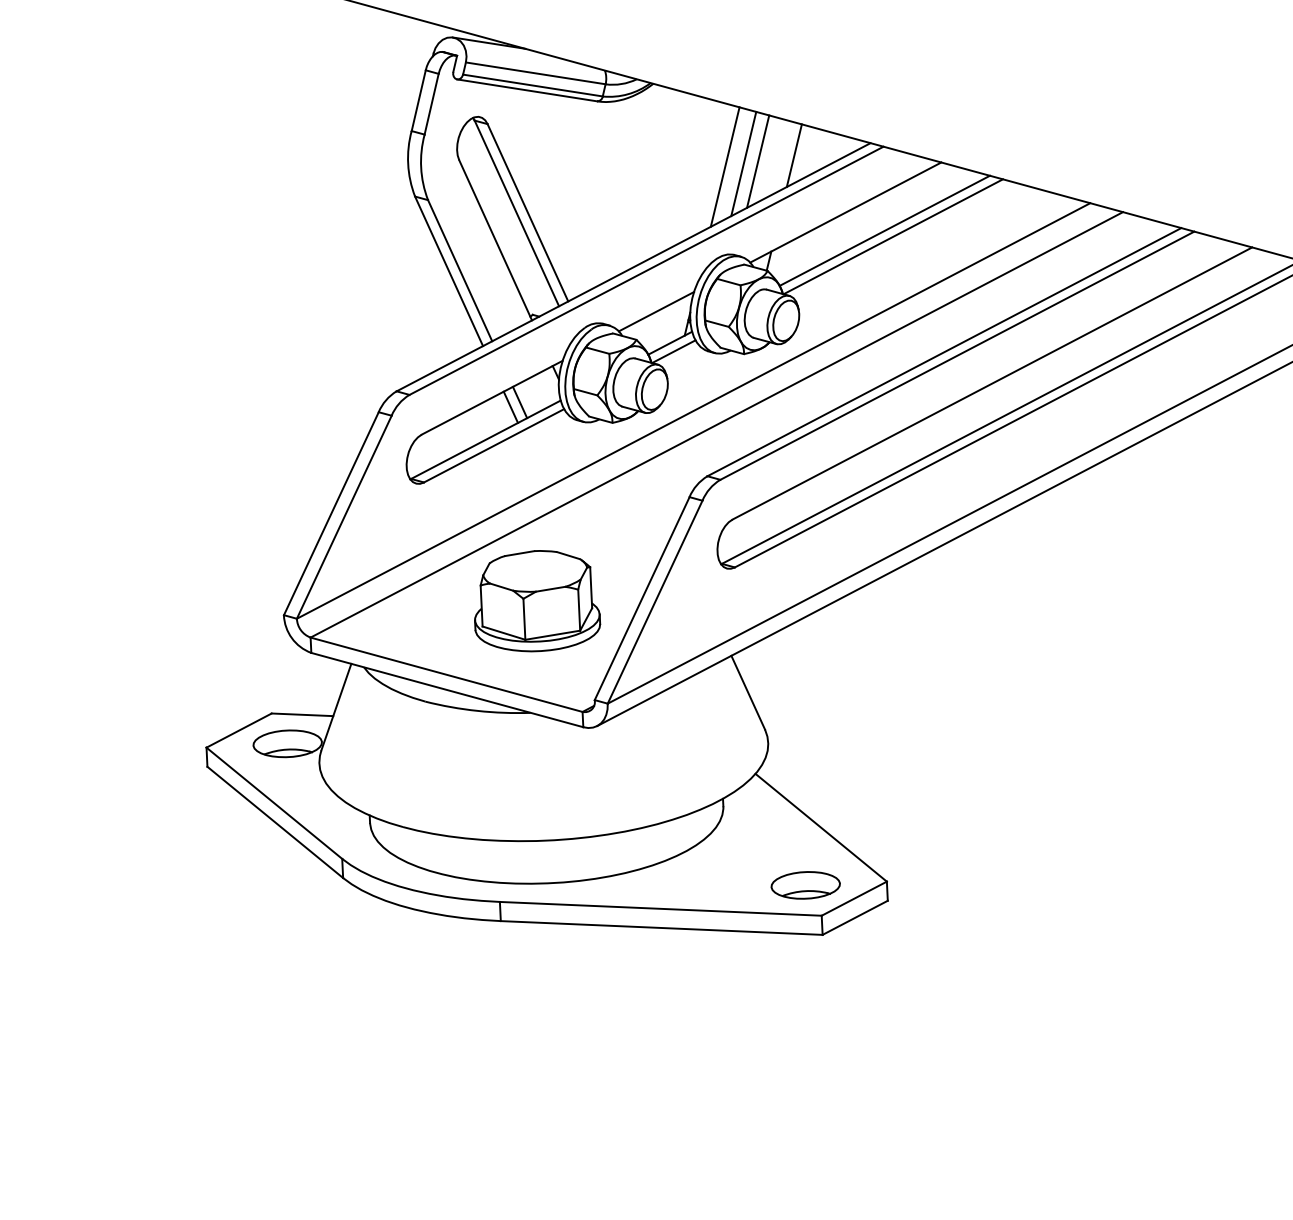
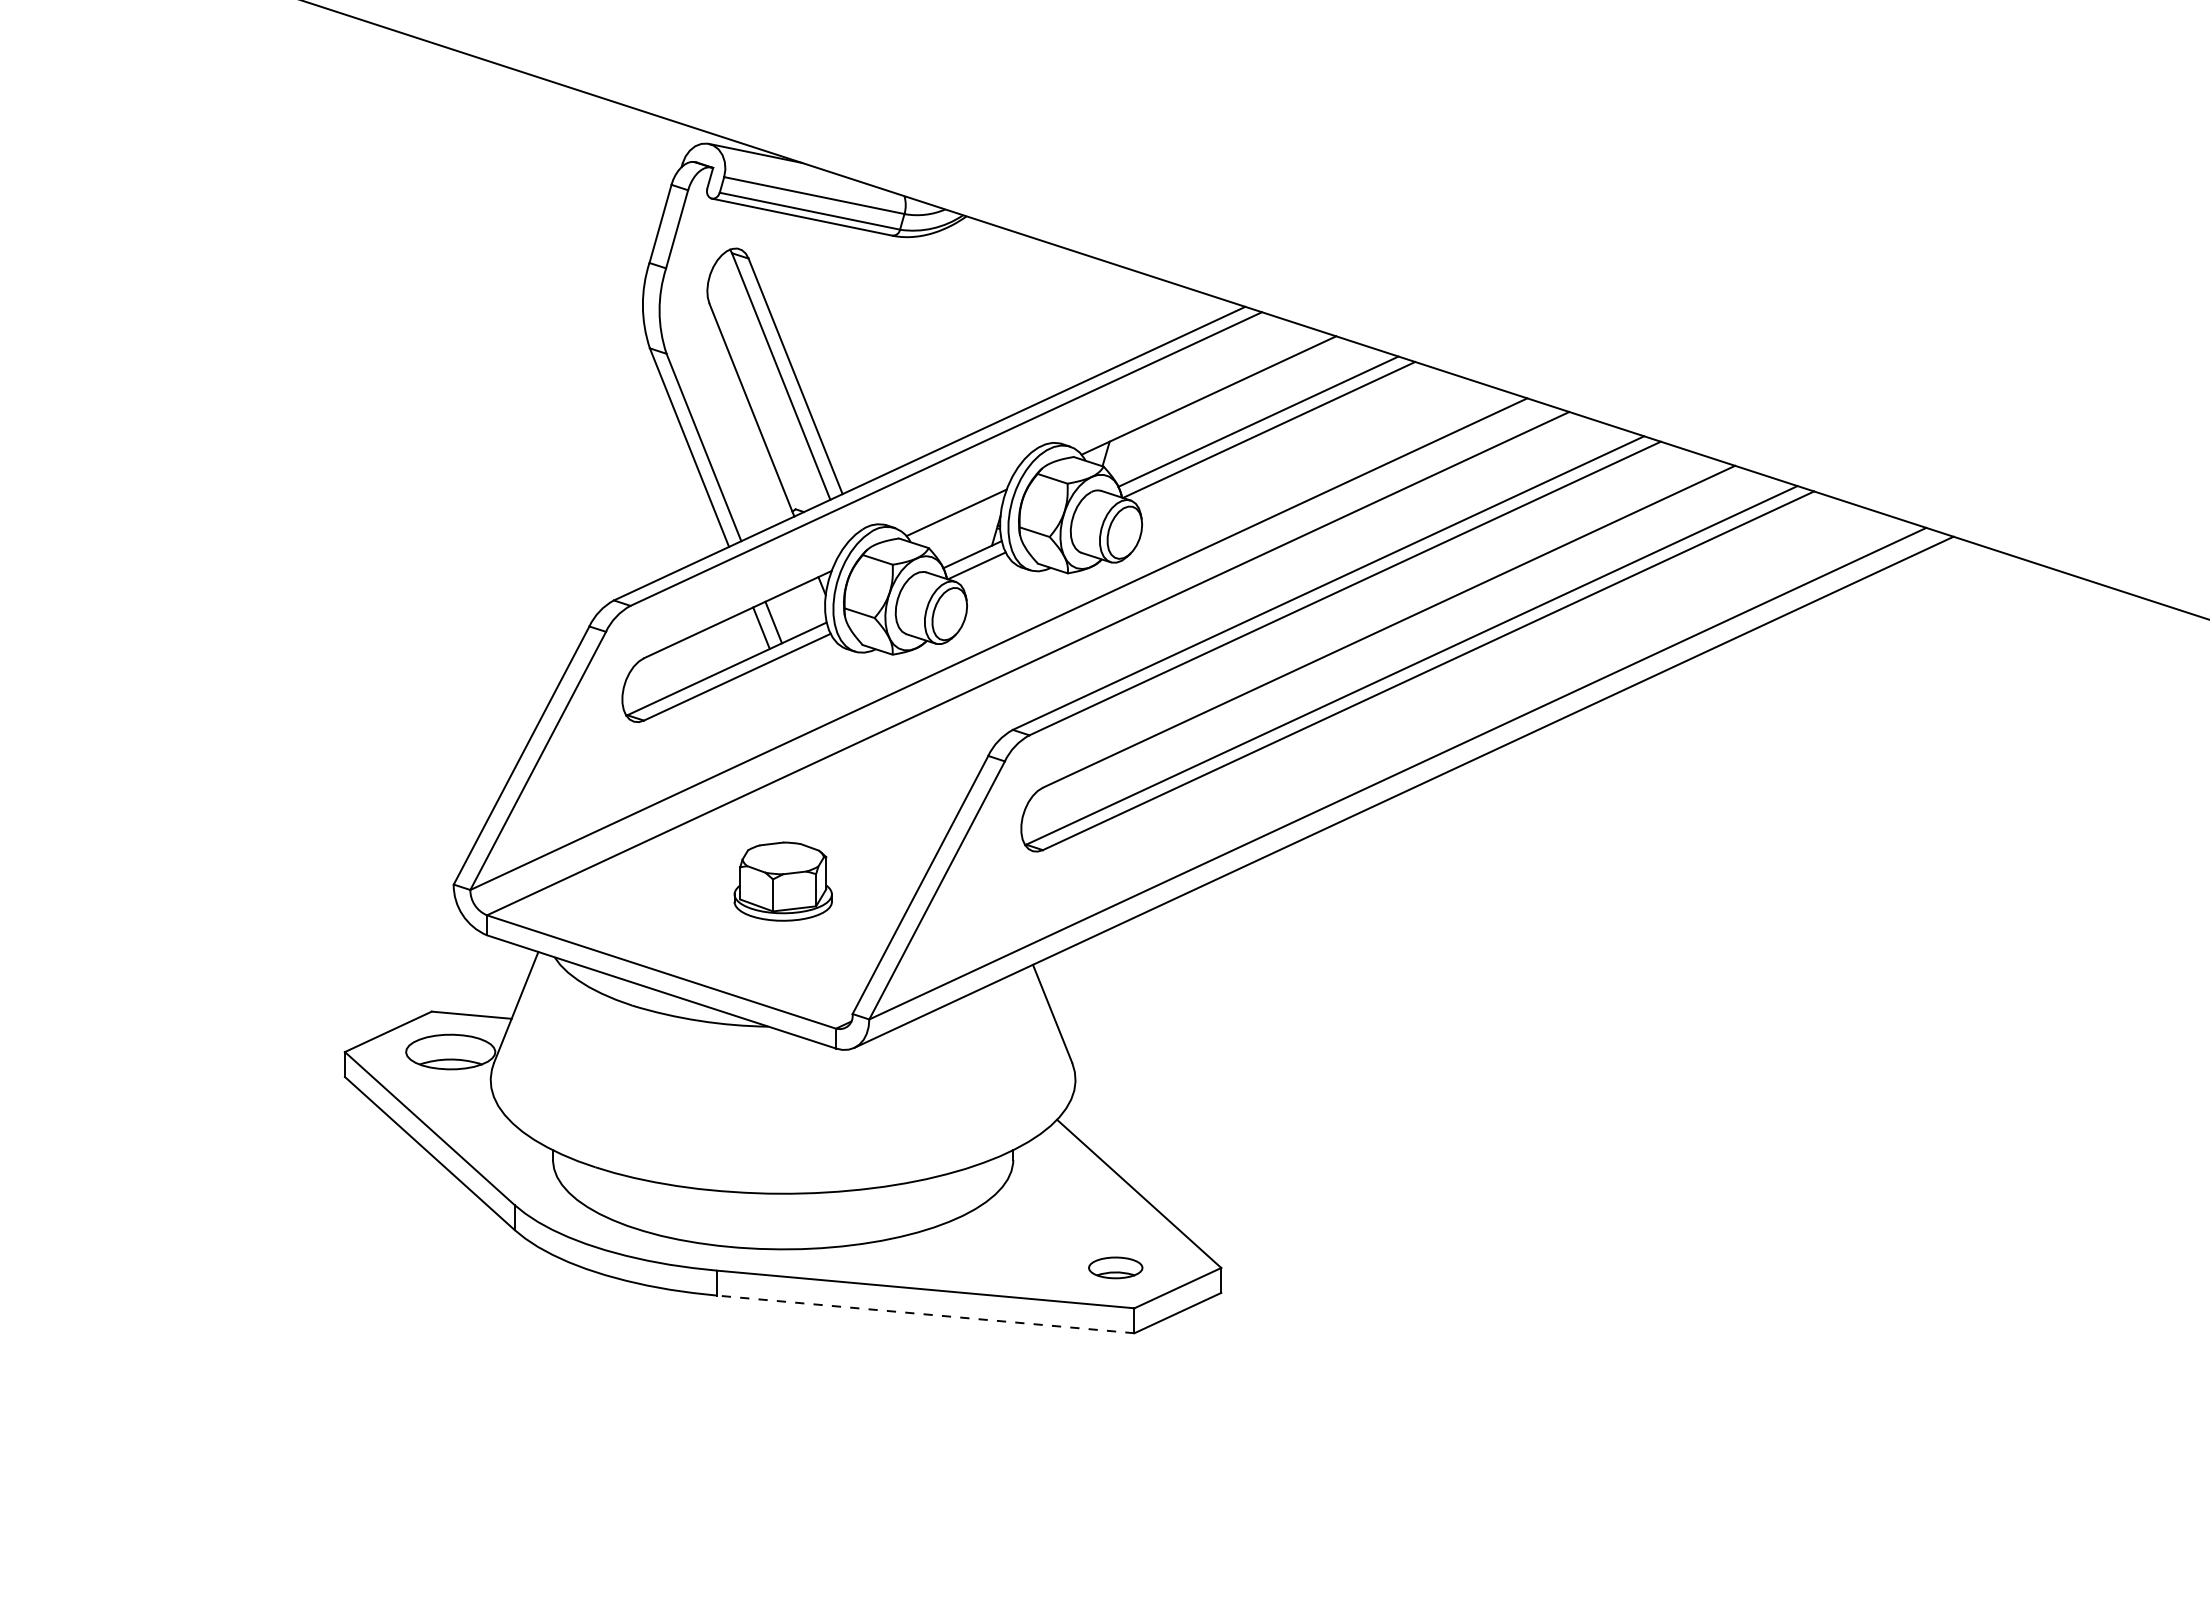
line: (794, 155) -> (1145, 318), removed
line: (757, 161) -> (1097, 323), removed
line: (743, 164) -> (1078, 326), removed
line: (724, 166) -> (1054, 328), removed
part: (536, 600) -> (783, 881), size x0.6
part: (805, 885) -> (1115, 1267), size x0.6
line: (661, 928) -> (925, 1314), solid -> dashed

